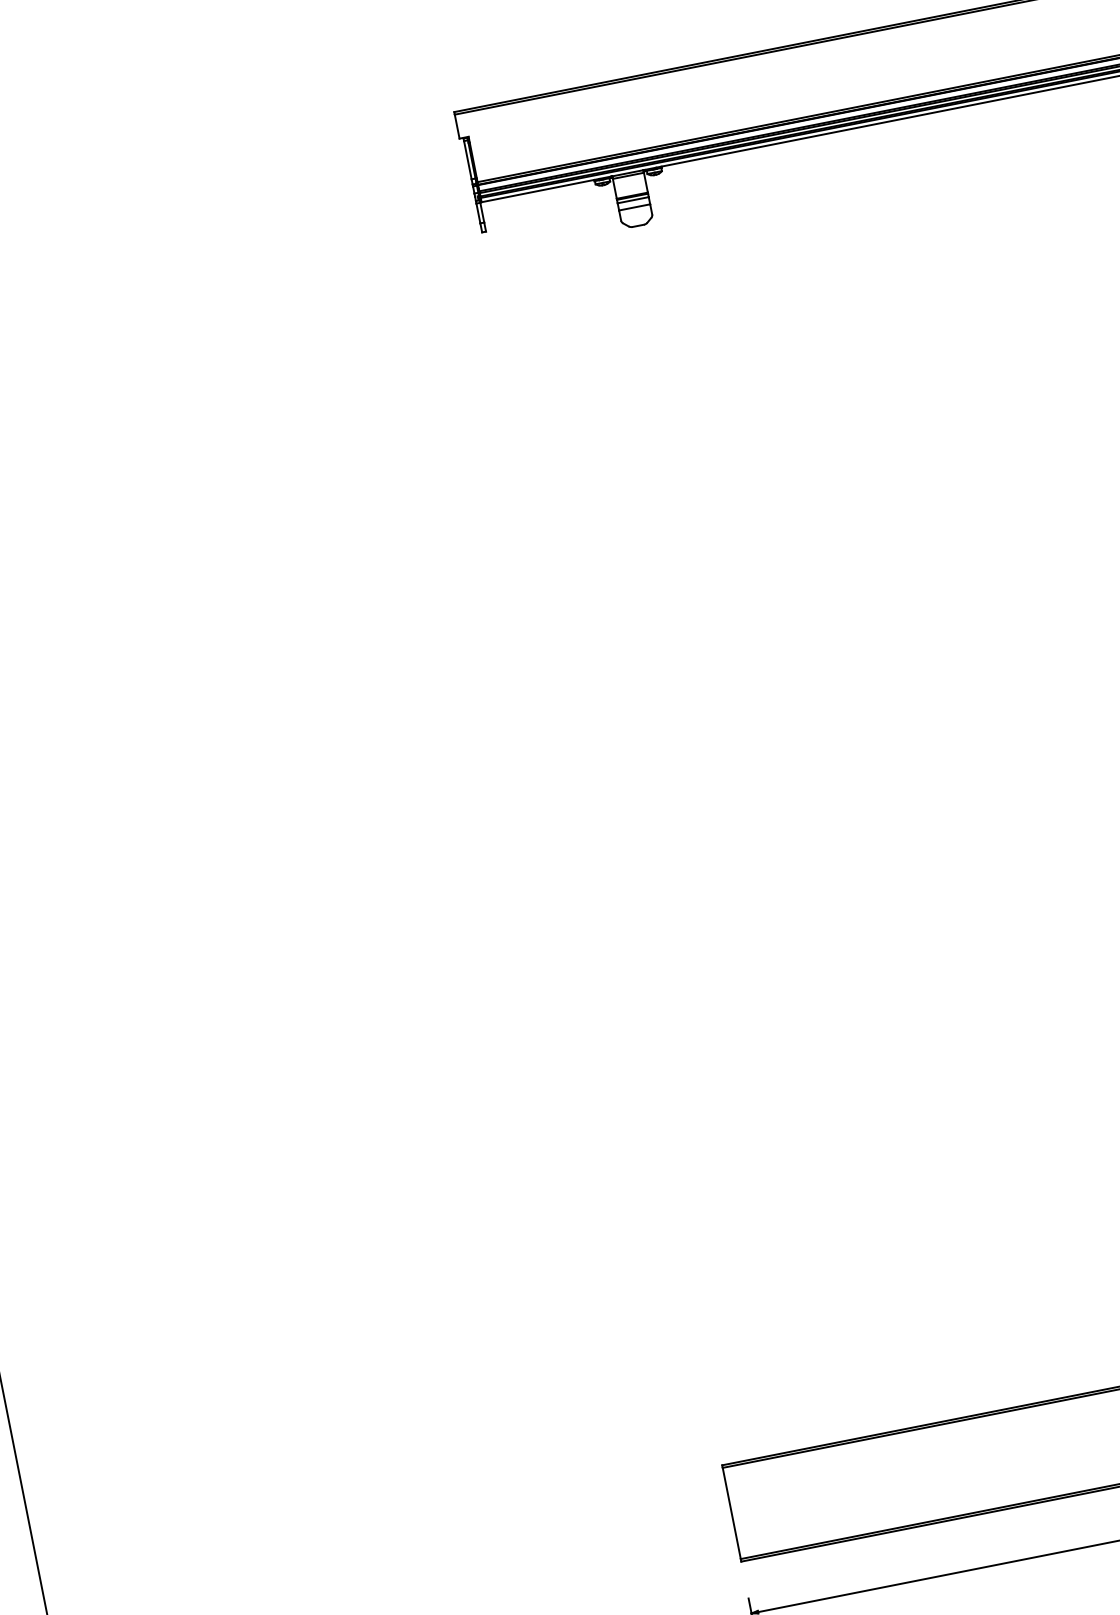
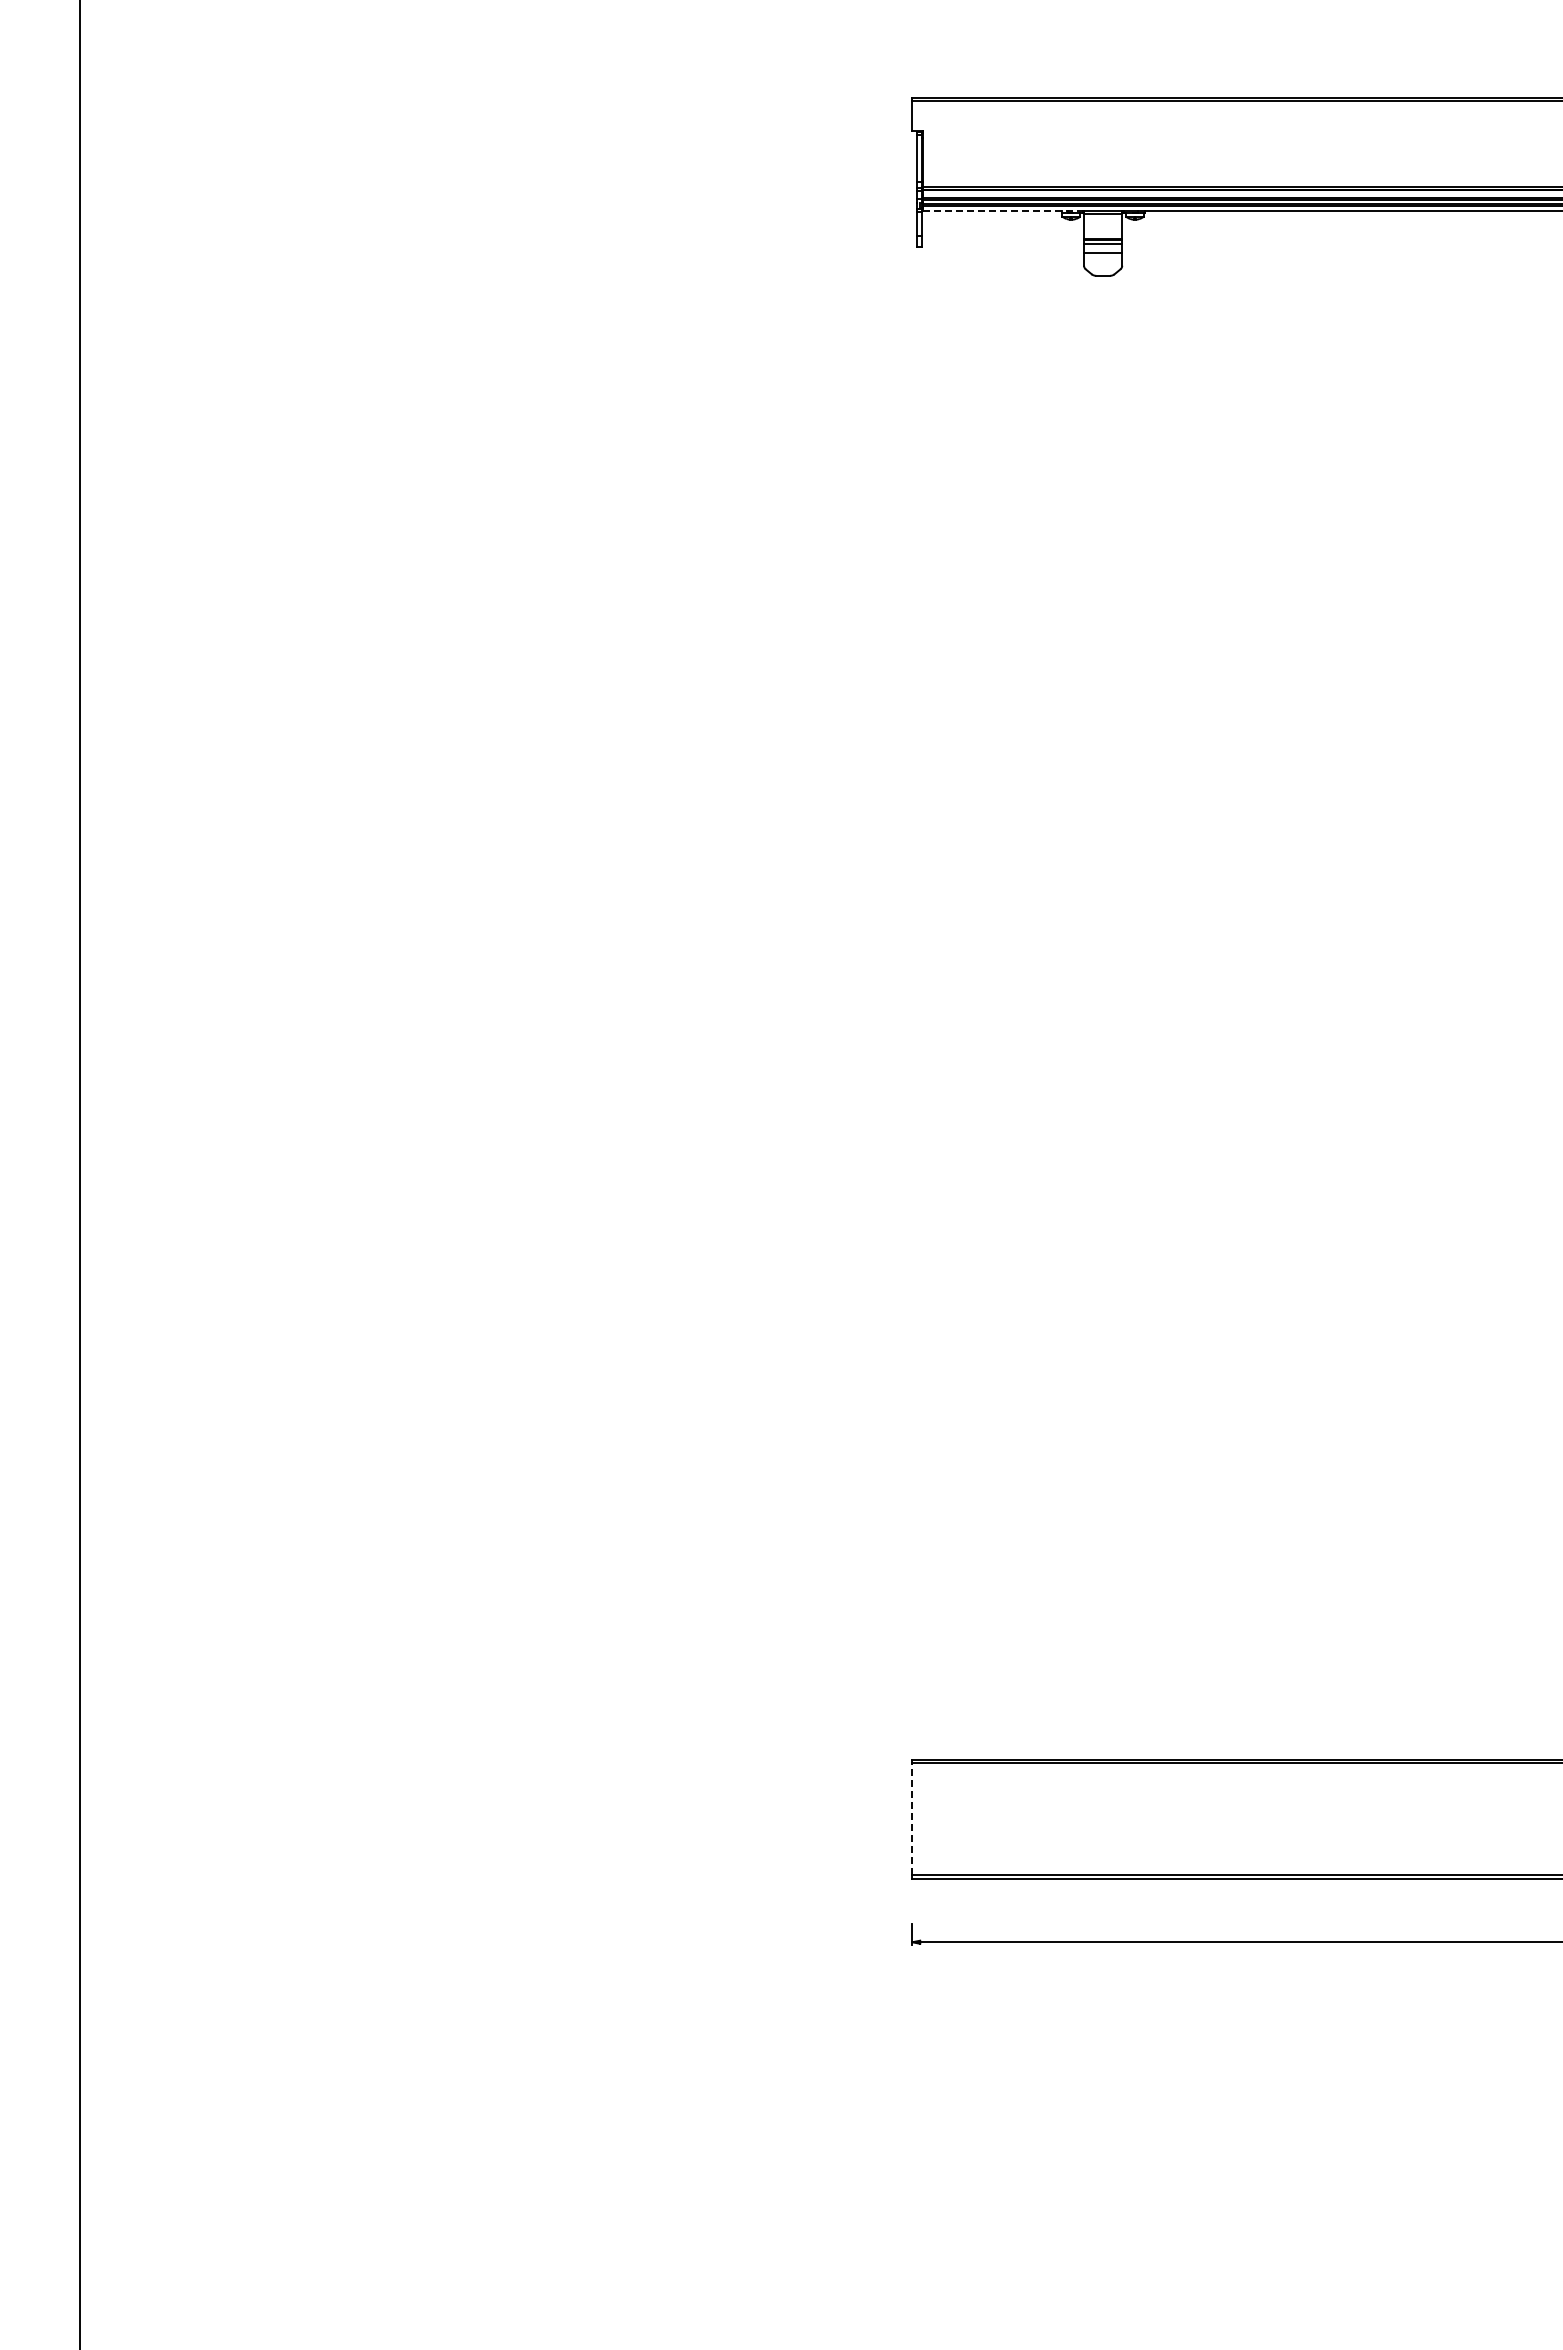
line: (546, 189) -> (1003, 211), solid -> dashed
line: (731, 1513) -> (912, 1819), solid -> dashed

